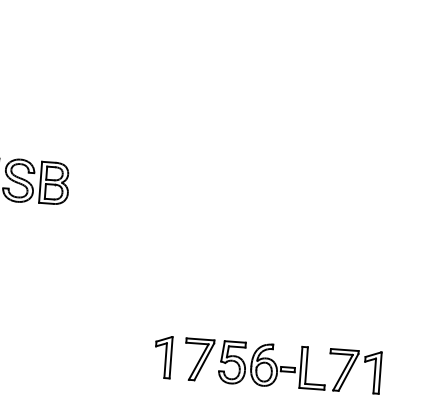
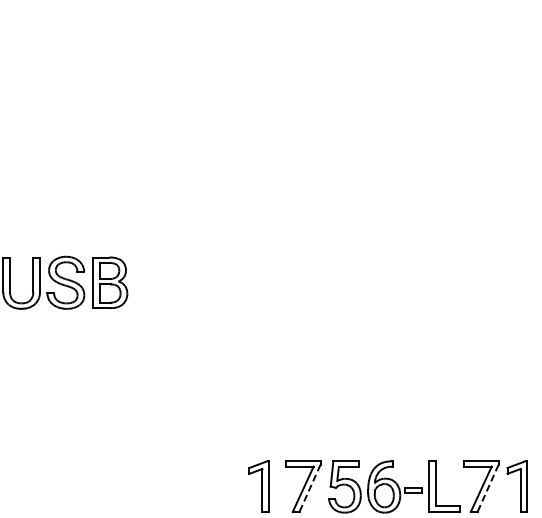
line: (204, 361) -> (310, 488), solid -> dashed
line: (348, 372) -> (488, 488), solid -> dashed

